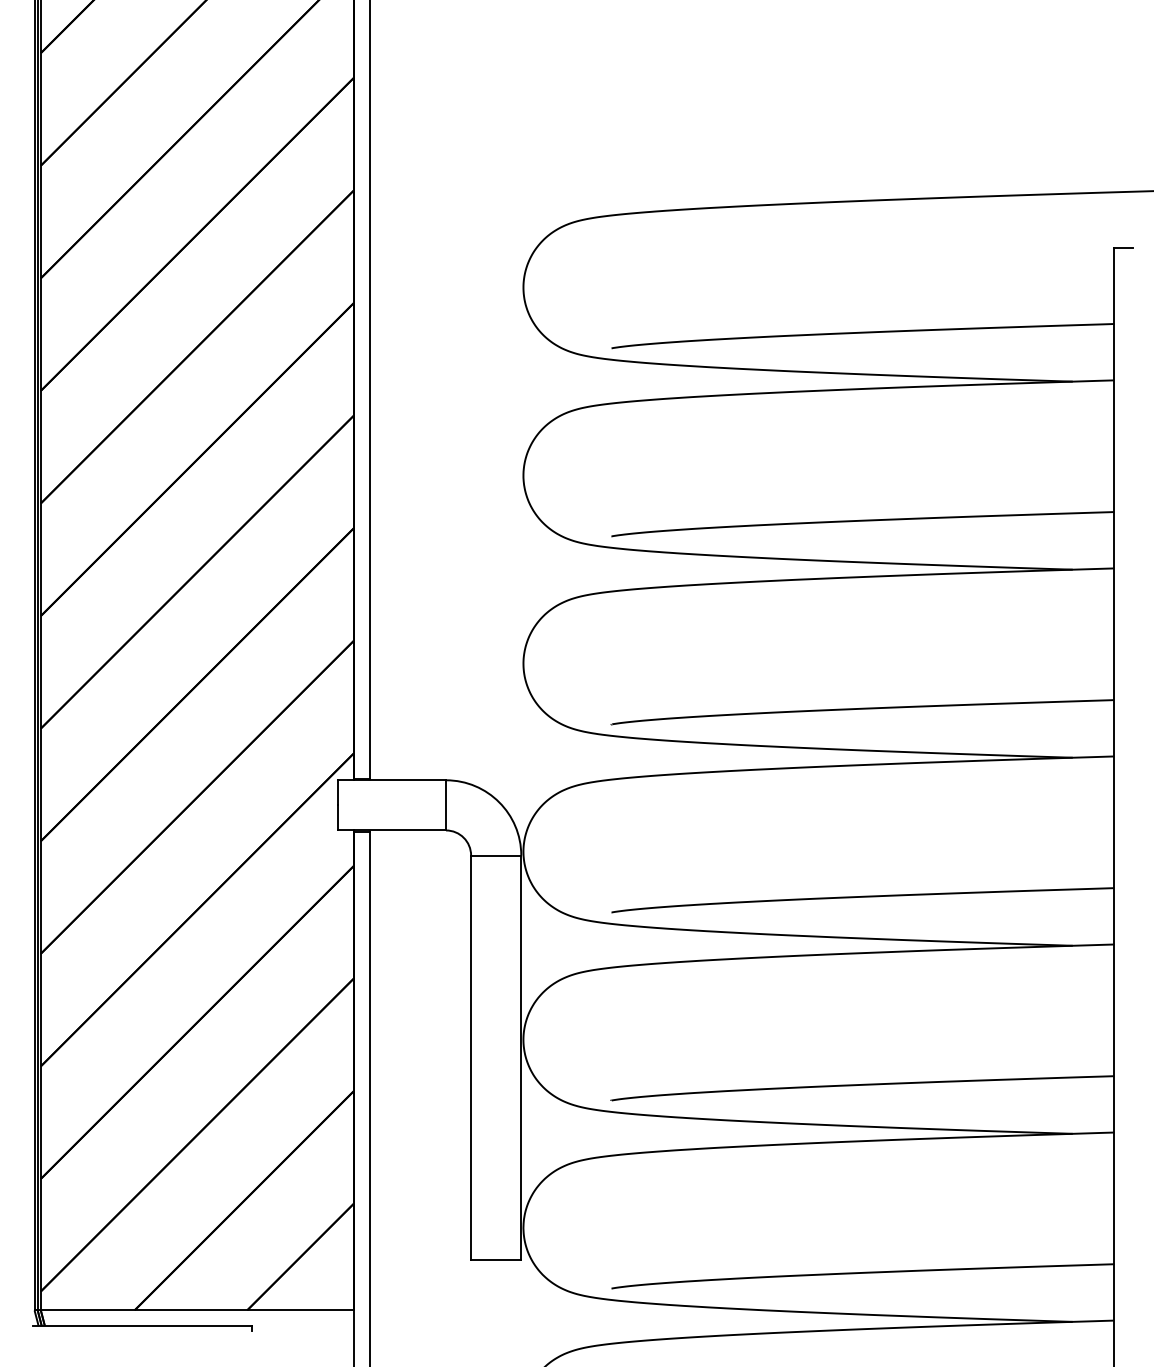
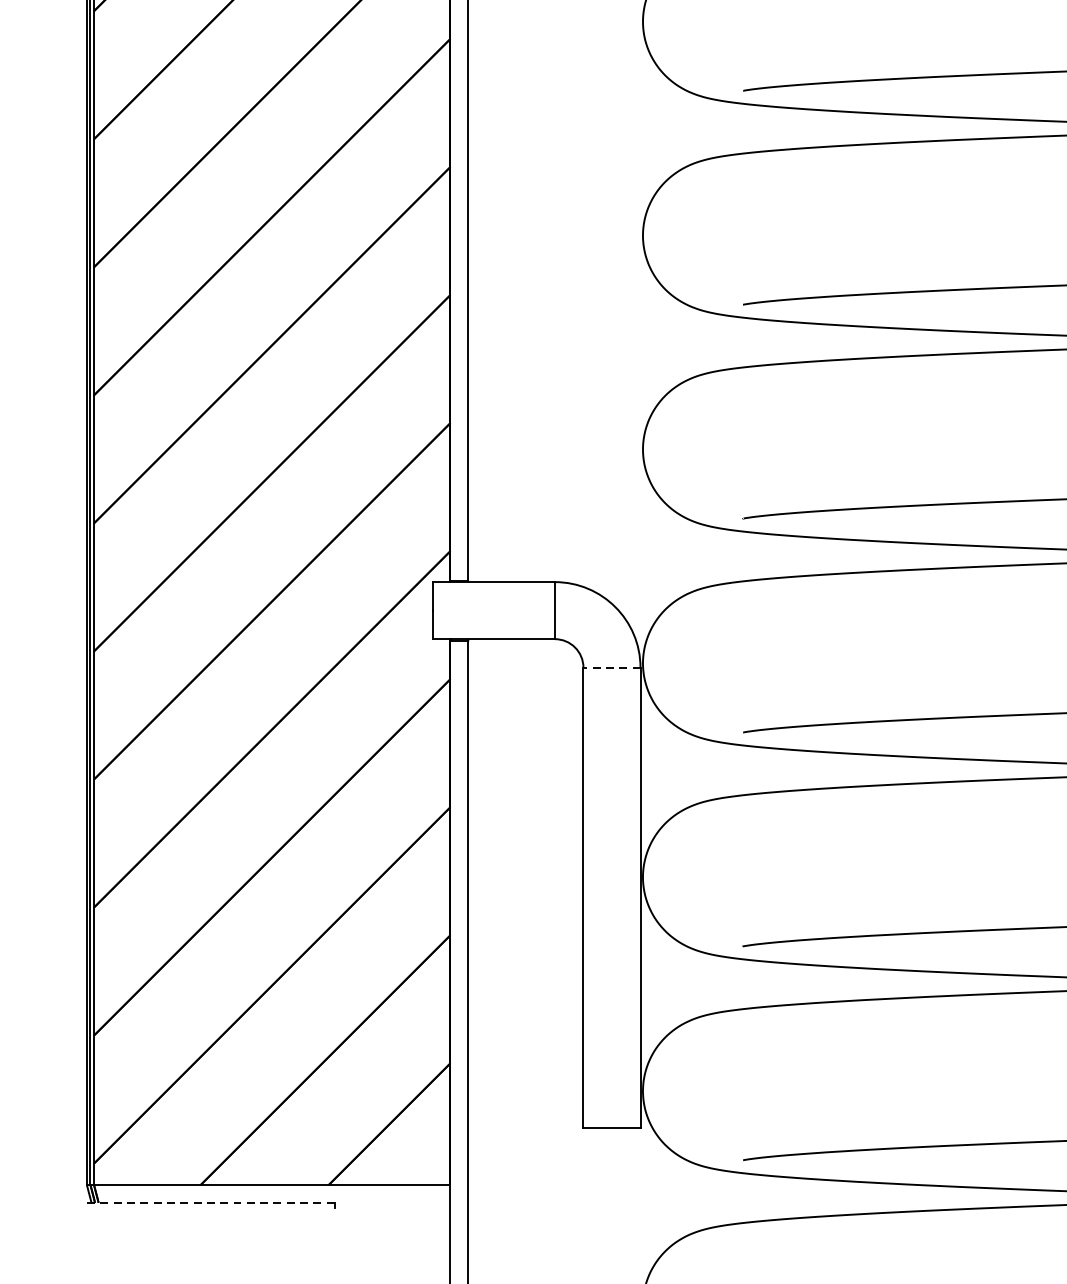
line: (495, 855) -> (611, 667), solid -> dashed
line: (142, 1326) -> (209, 1203), solid -> dashed

